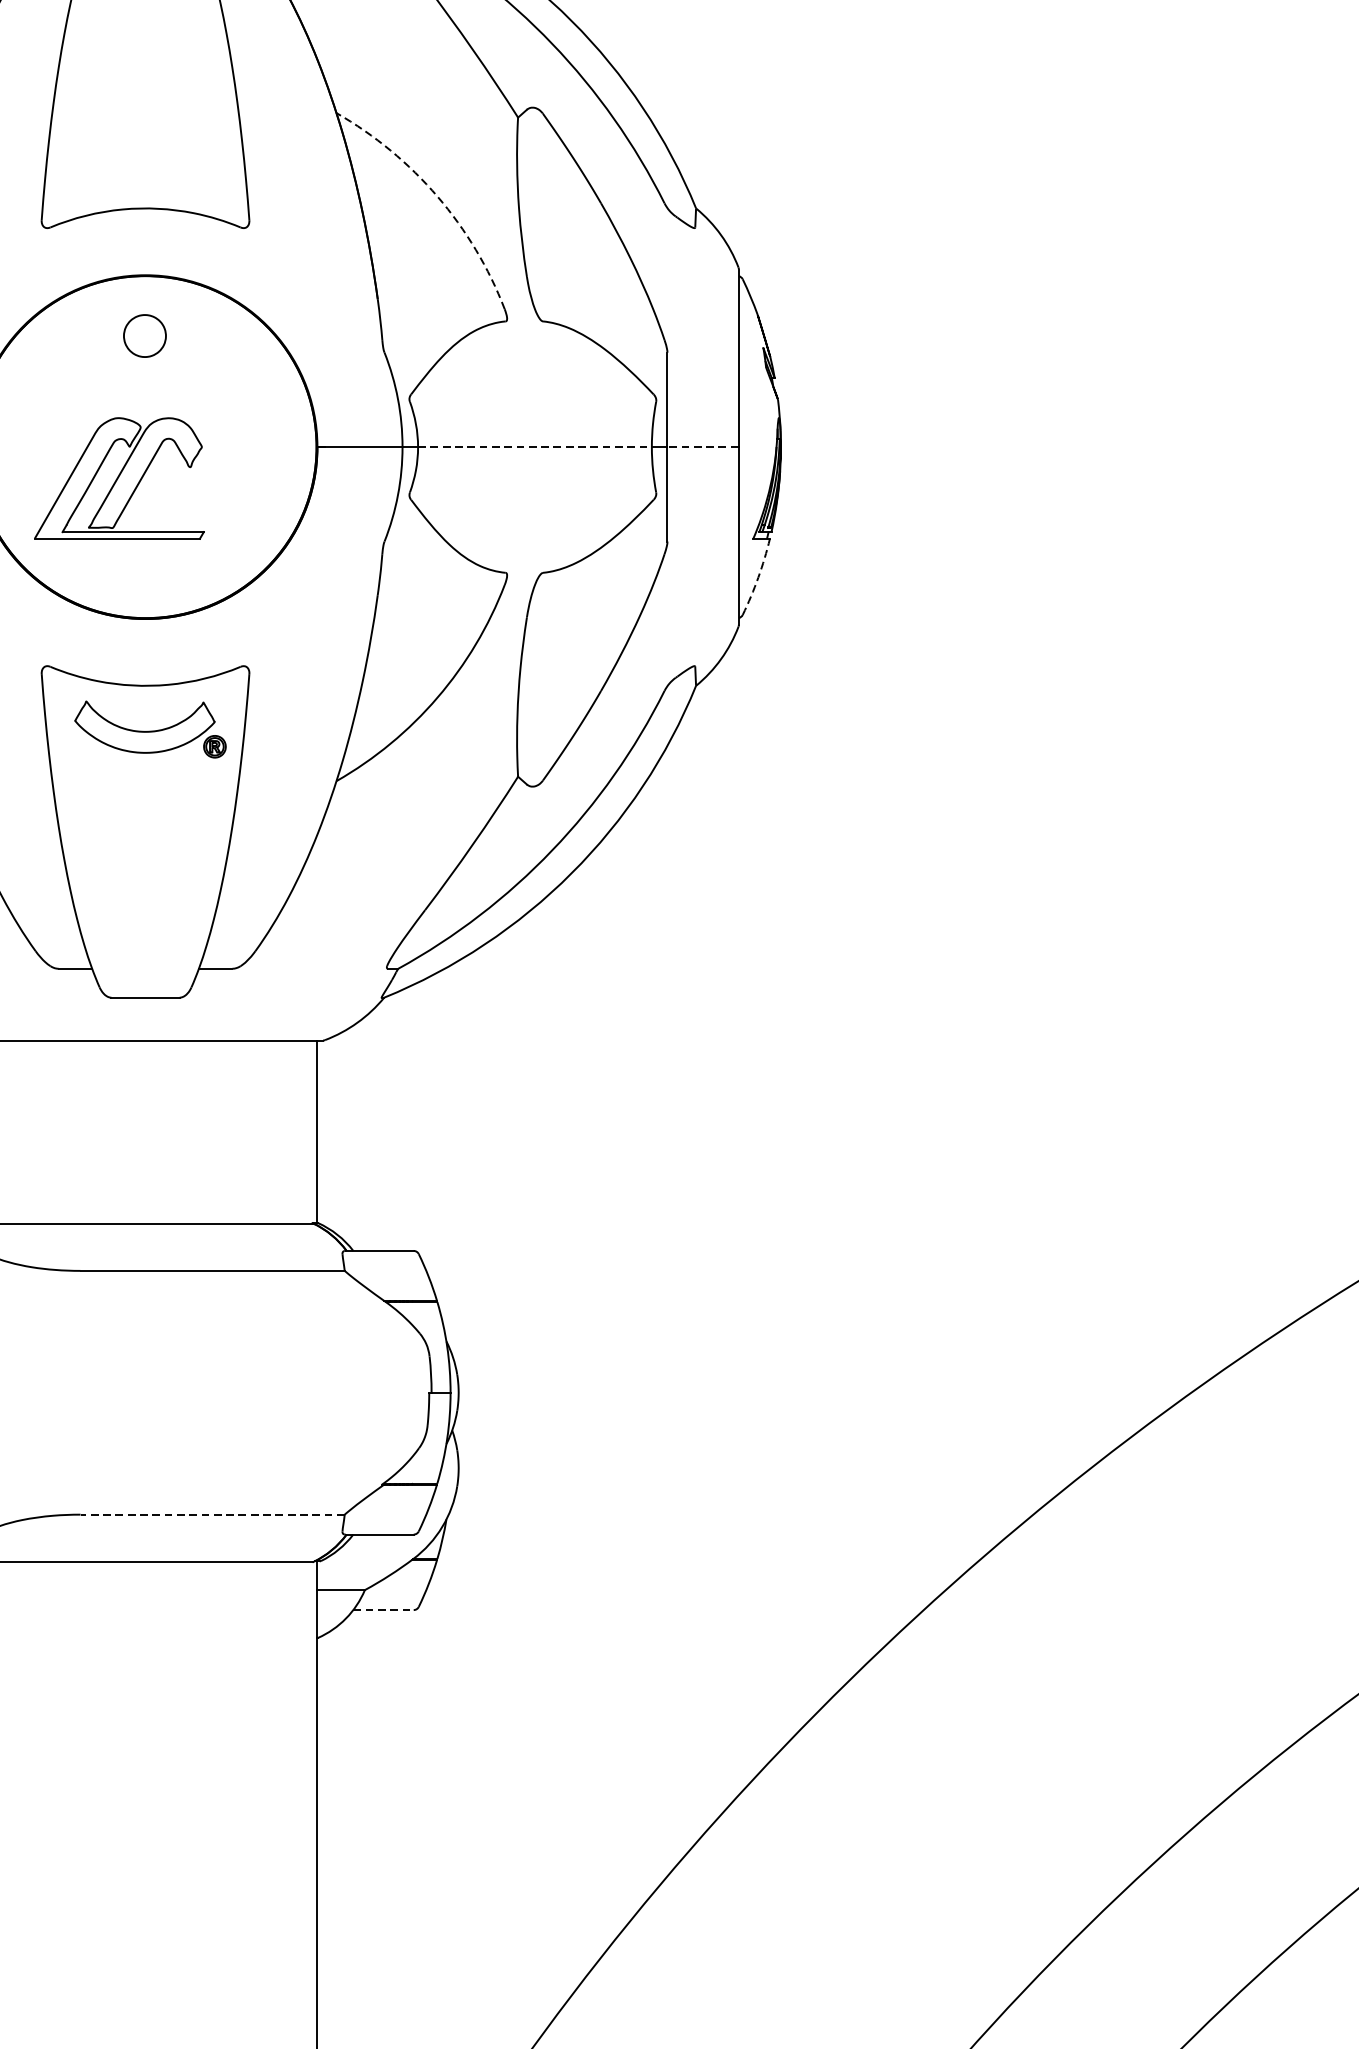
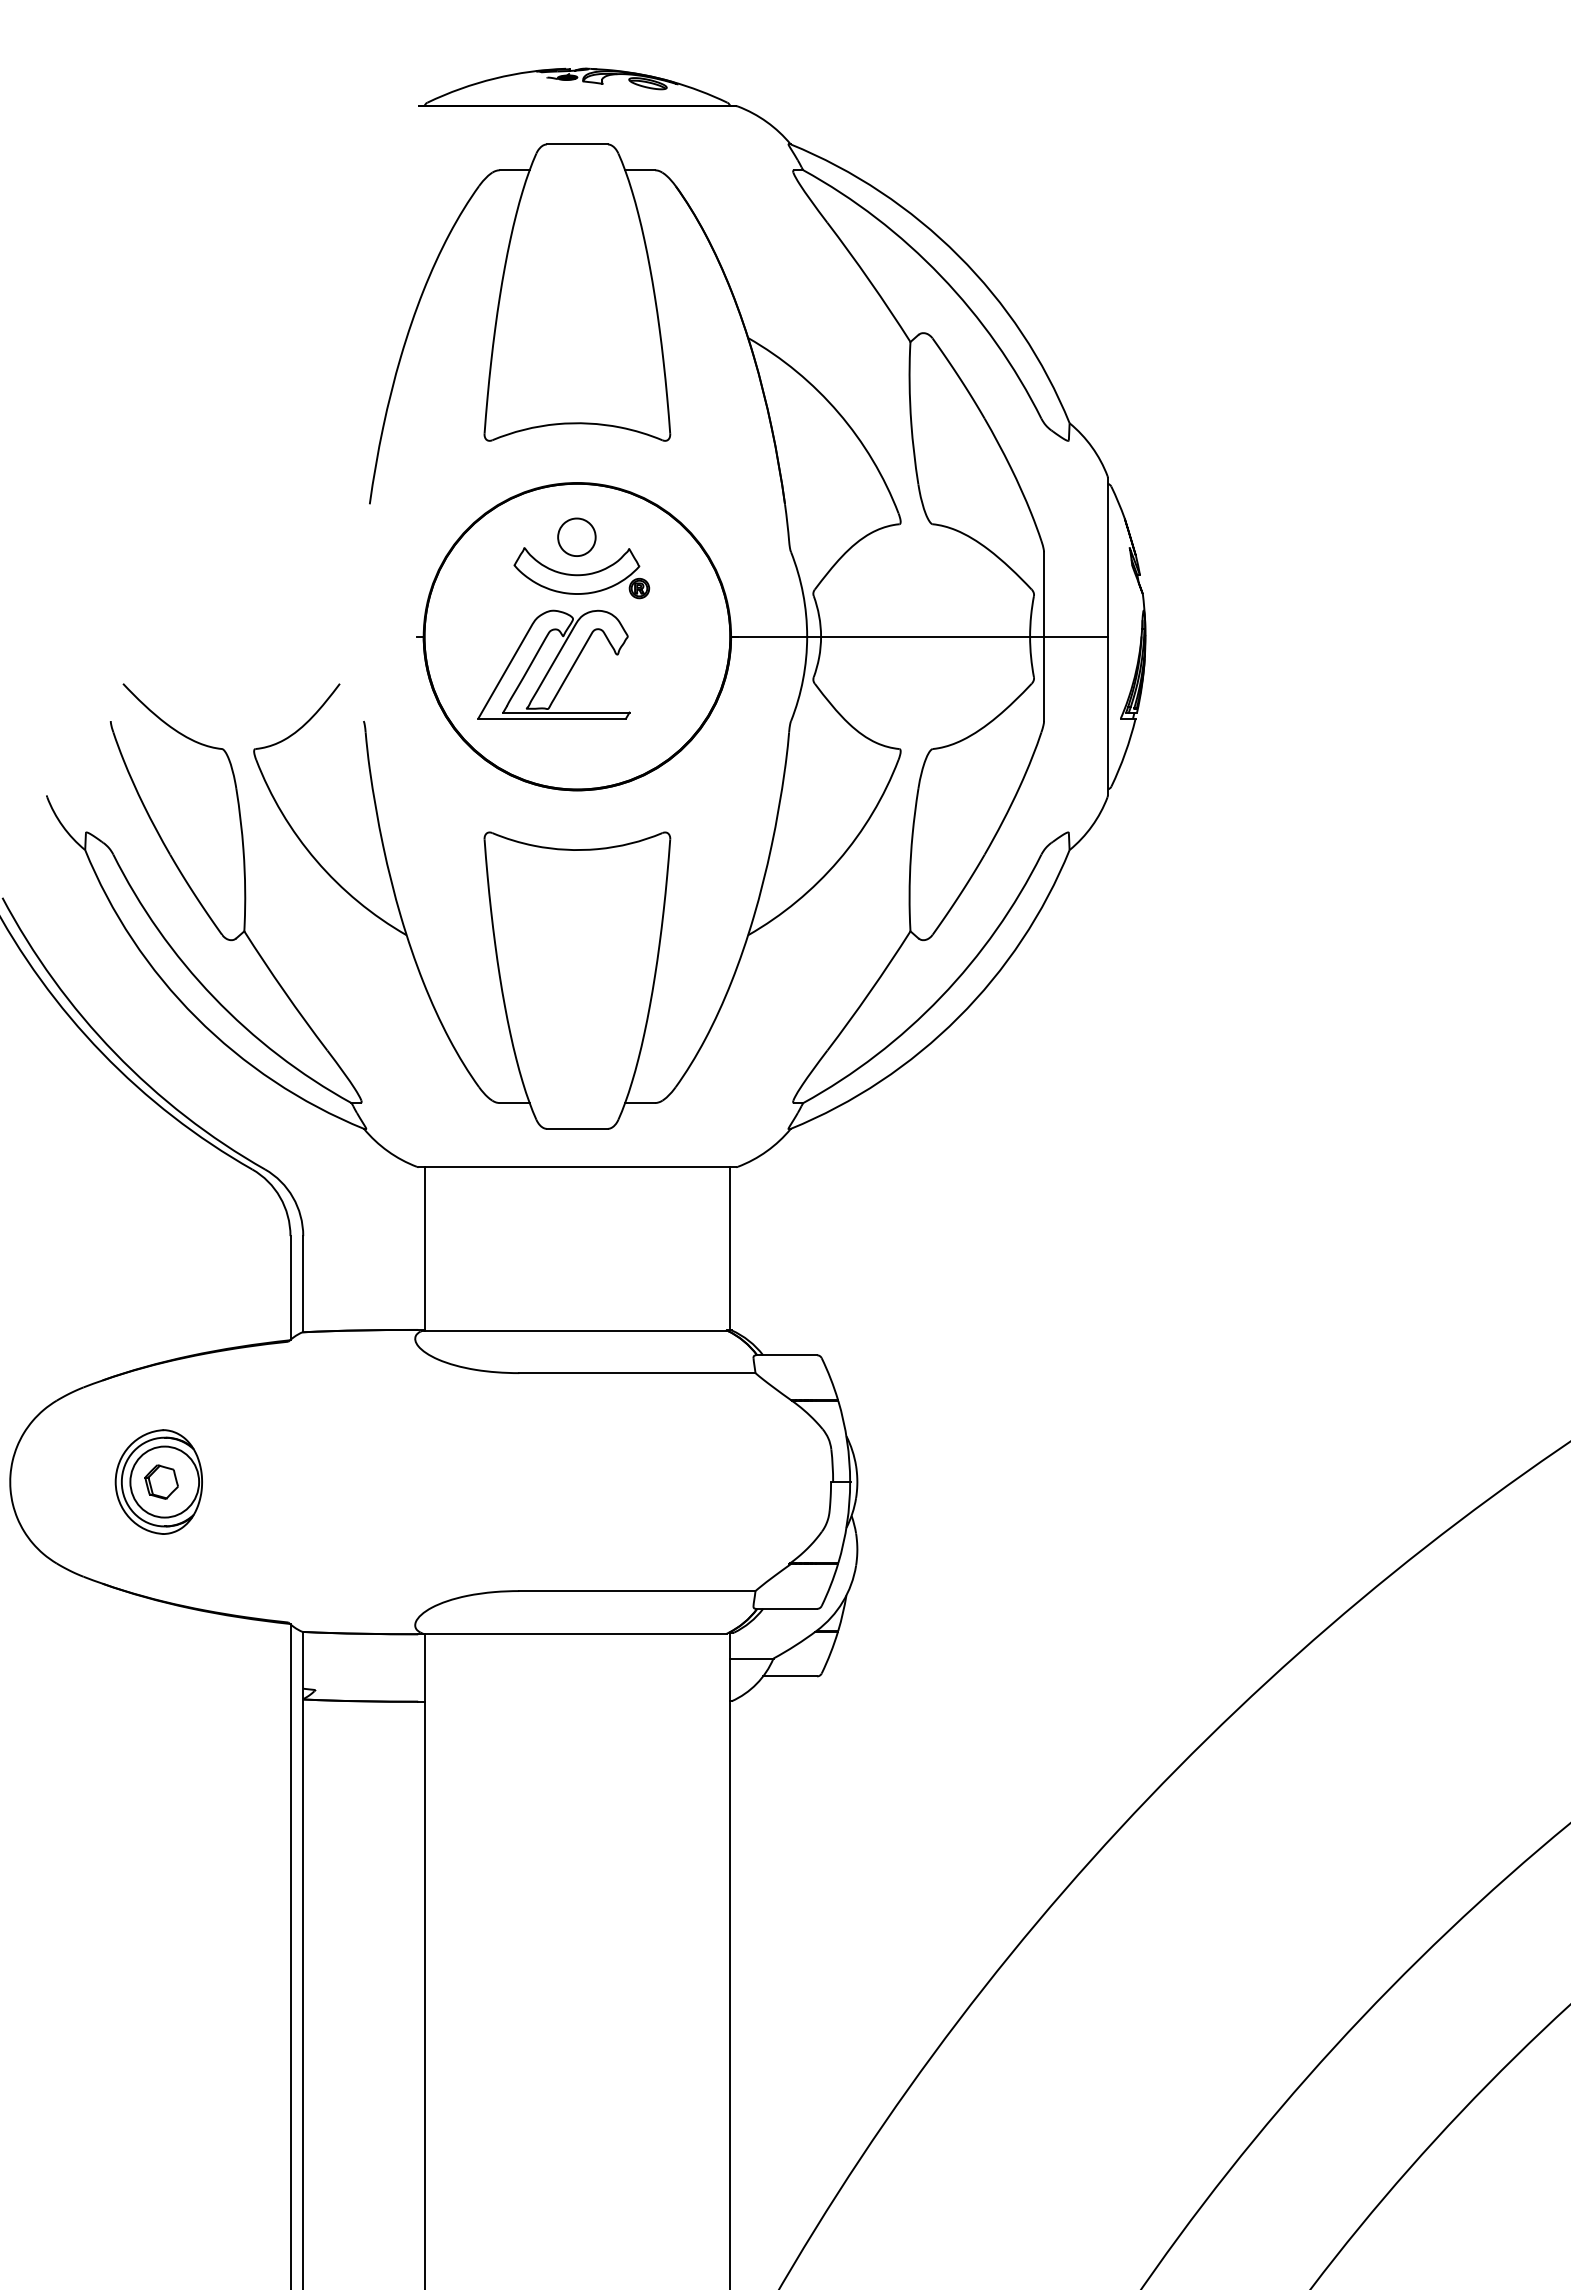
arc: (437, 196) -> (838, 412), dashed -> solid
line: (534, 446) -> (925, 636), dashed -> solid
line: (702, 446) -> (1075, 636), dashed -> solid
arc: (758, 577) -> (1125, 753), dashed -> solid
part: (150, 729) -> (581, 573), moved
line: (211, 1515) -> (636, 1591), dashed -> solid
line: (383, 1610) -> (790, 1676), dashed -> solid

